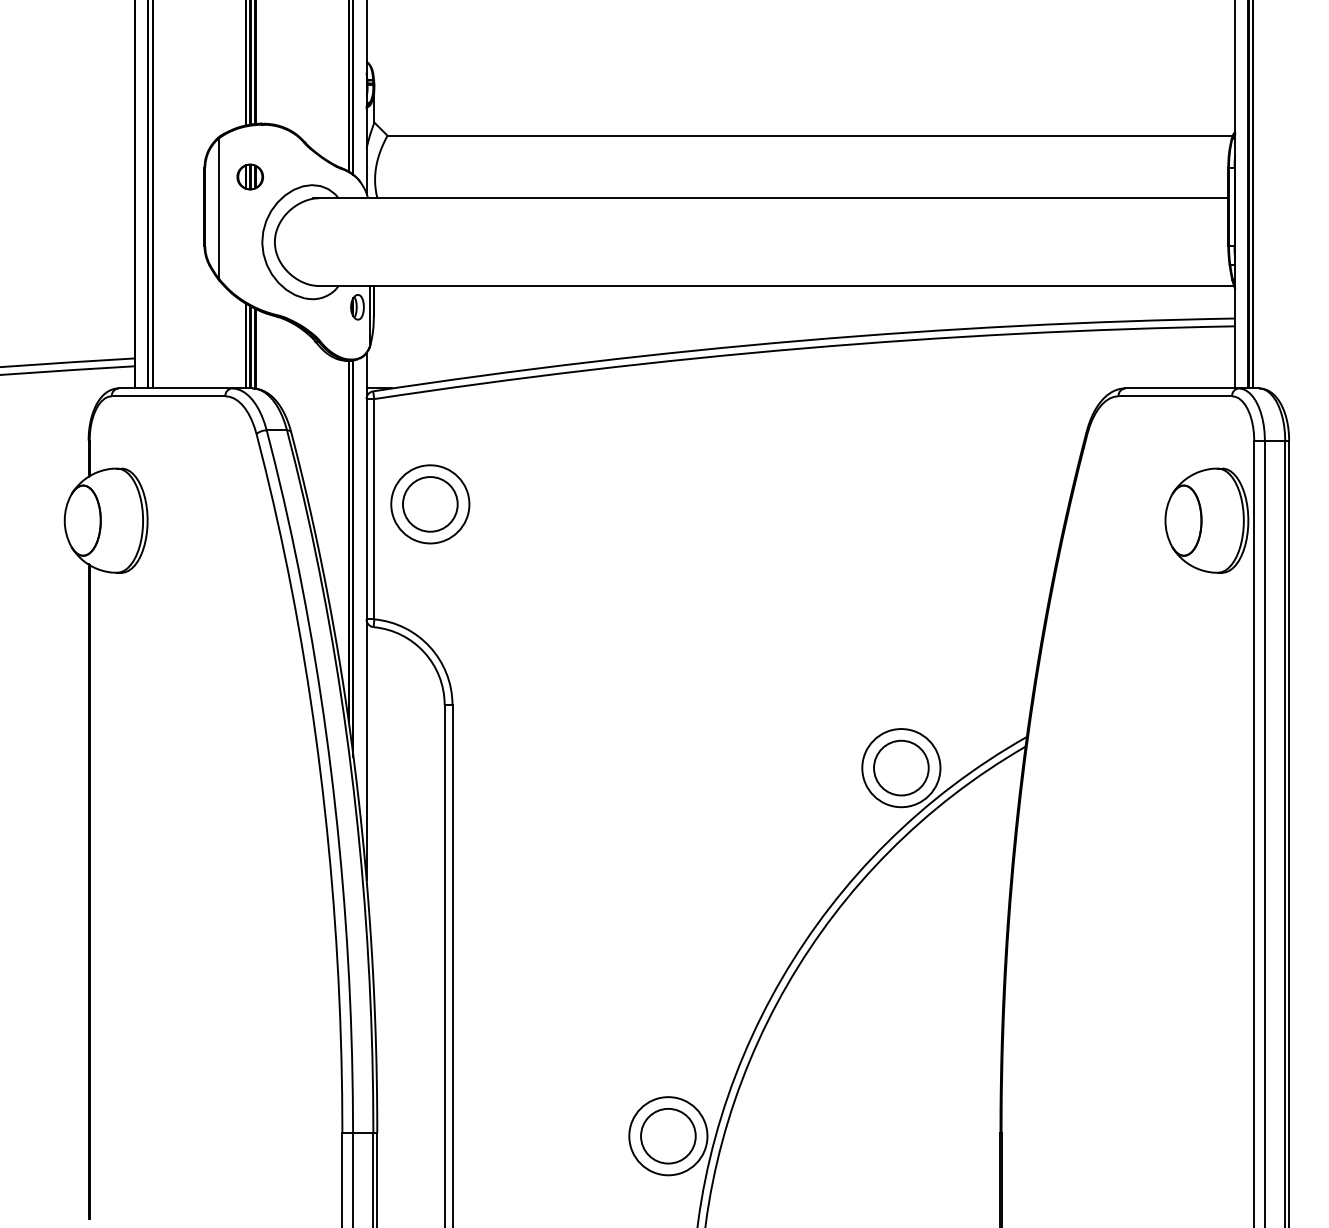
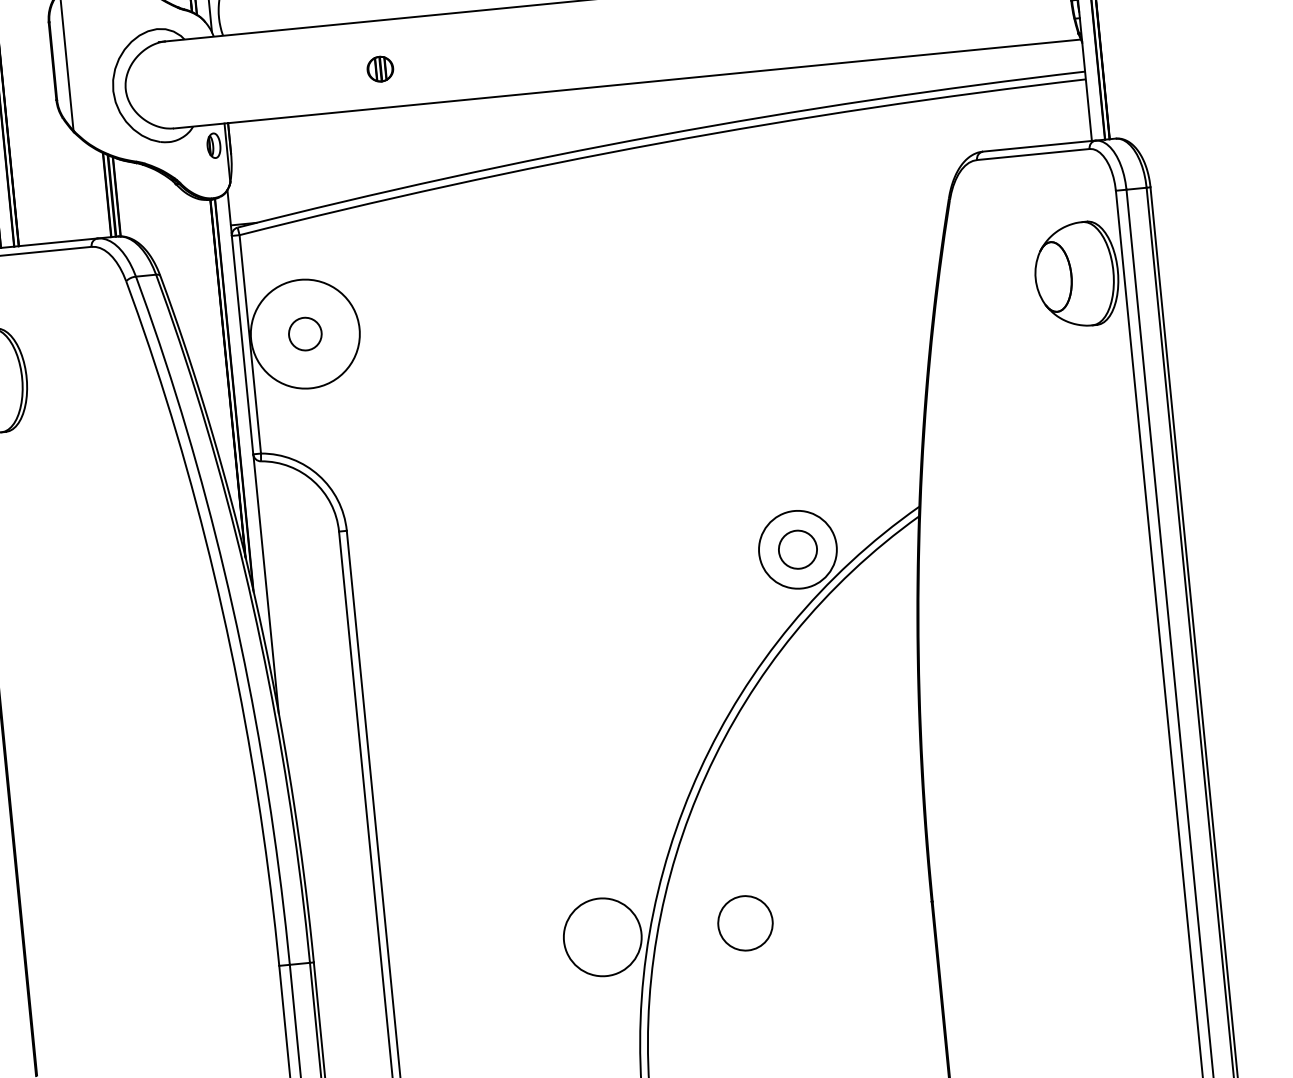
part: (249, 176) -> (379, 68), moved
circle: (430, 504) -> (305, 334), size x0.6
circle: (430, 504) -> (305, 334), size x1.4
circle: (901, 767) -> (798, 549), size x0.7
circle: (668, 1136) -> (745, 923), moved

